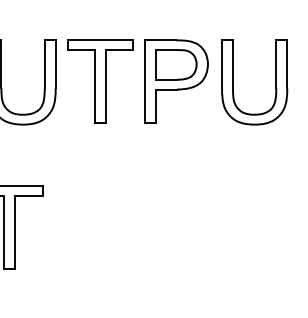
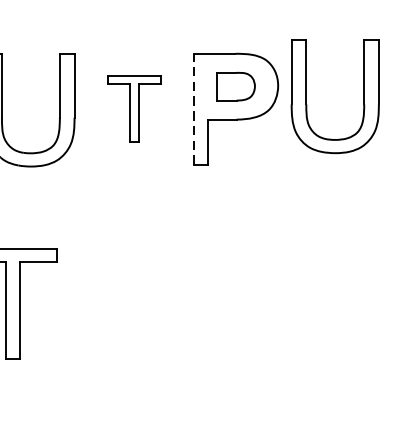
part: (176, 64) -> (236, 86), size x0.7
part: (100, 81) -> (134, 108), size x0.6
line: (144, 81) -> (193, 108), solid -> dashed
part: (233, 82) -> (306, 96), moved

